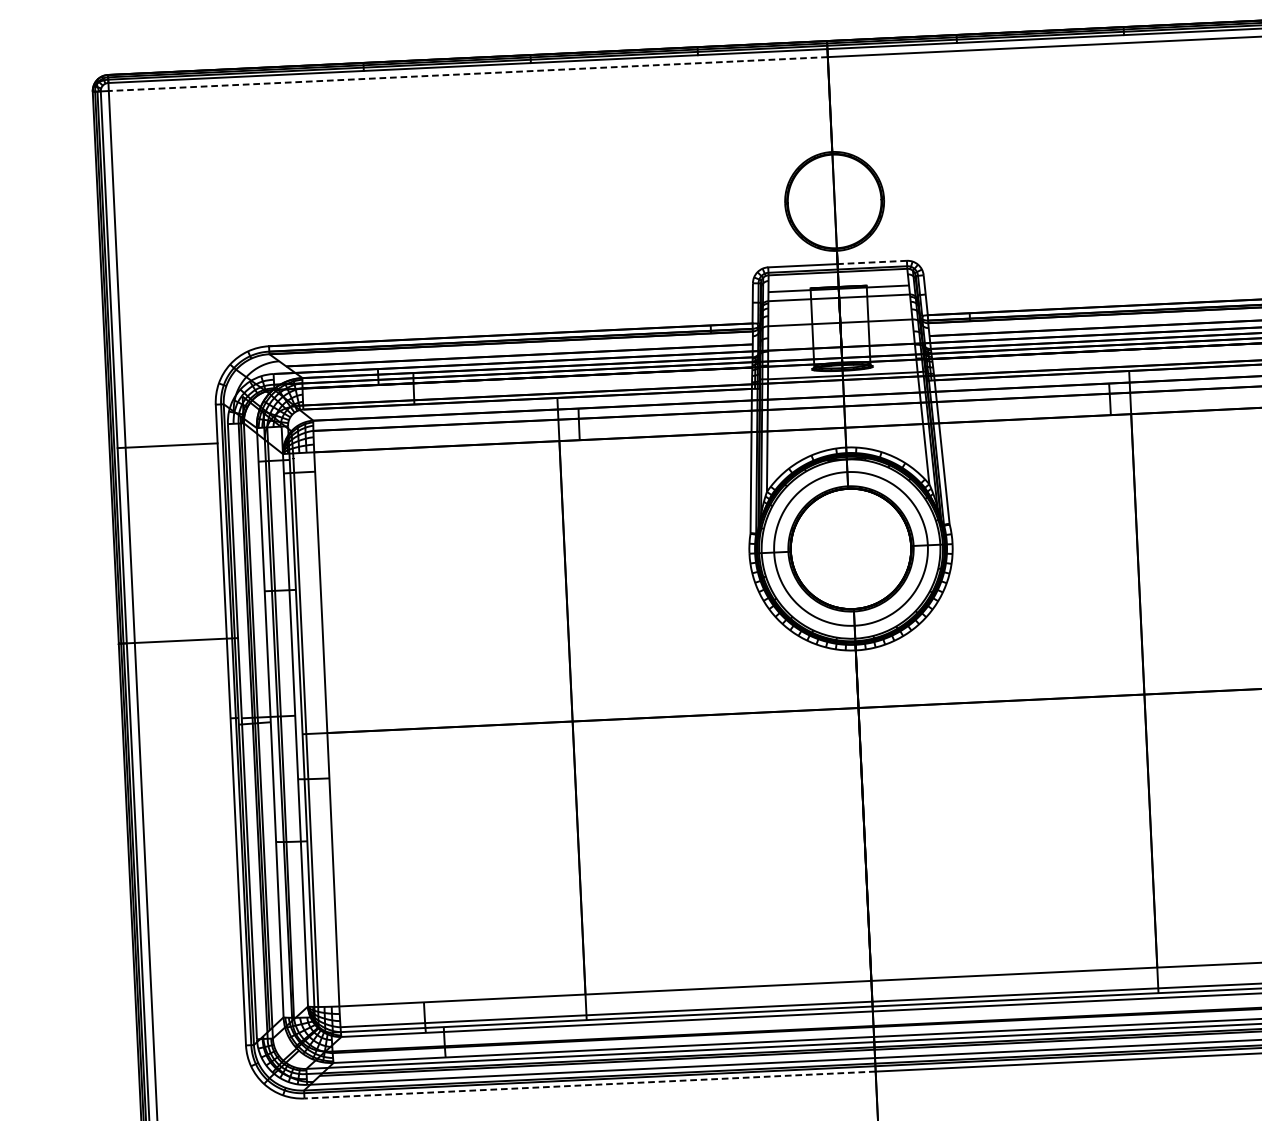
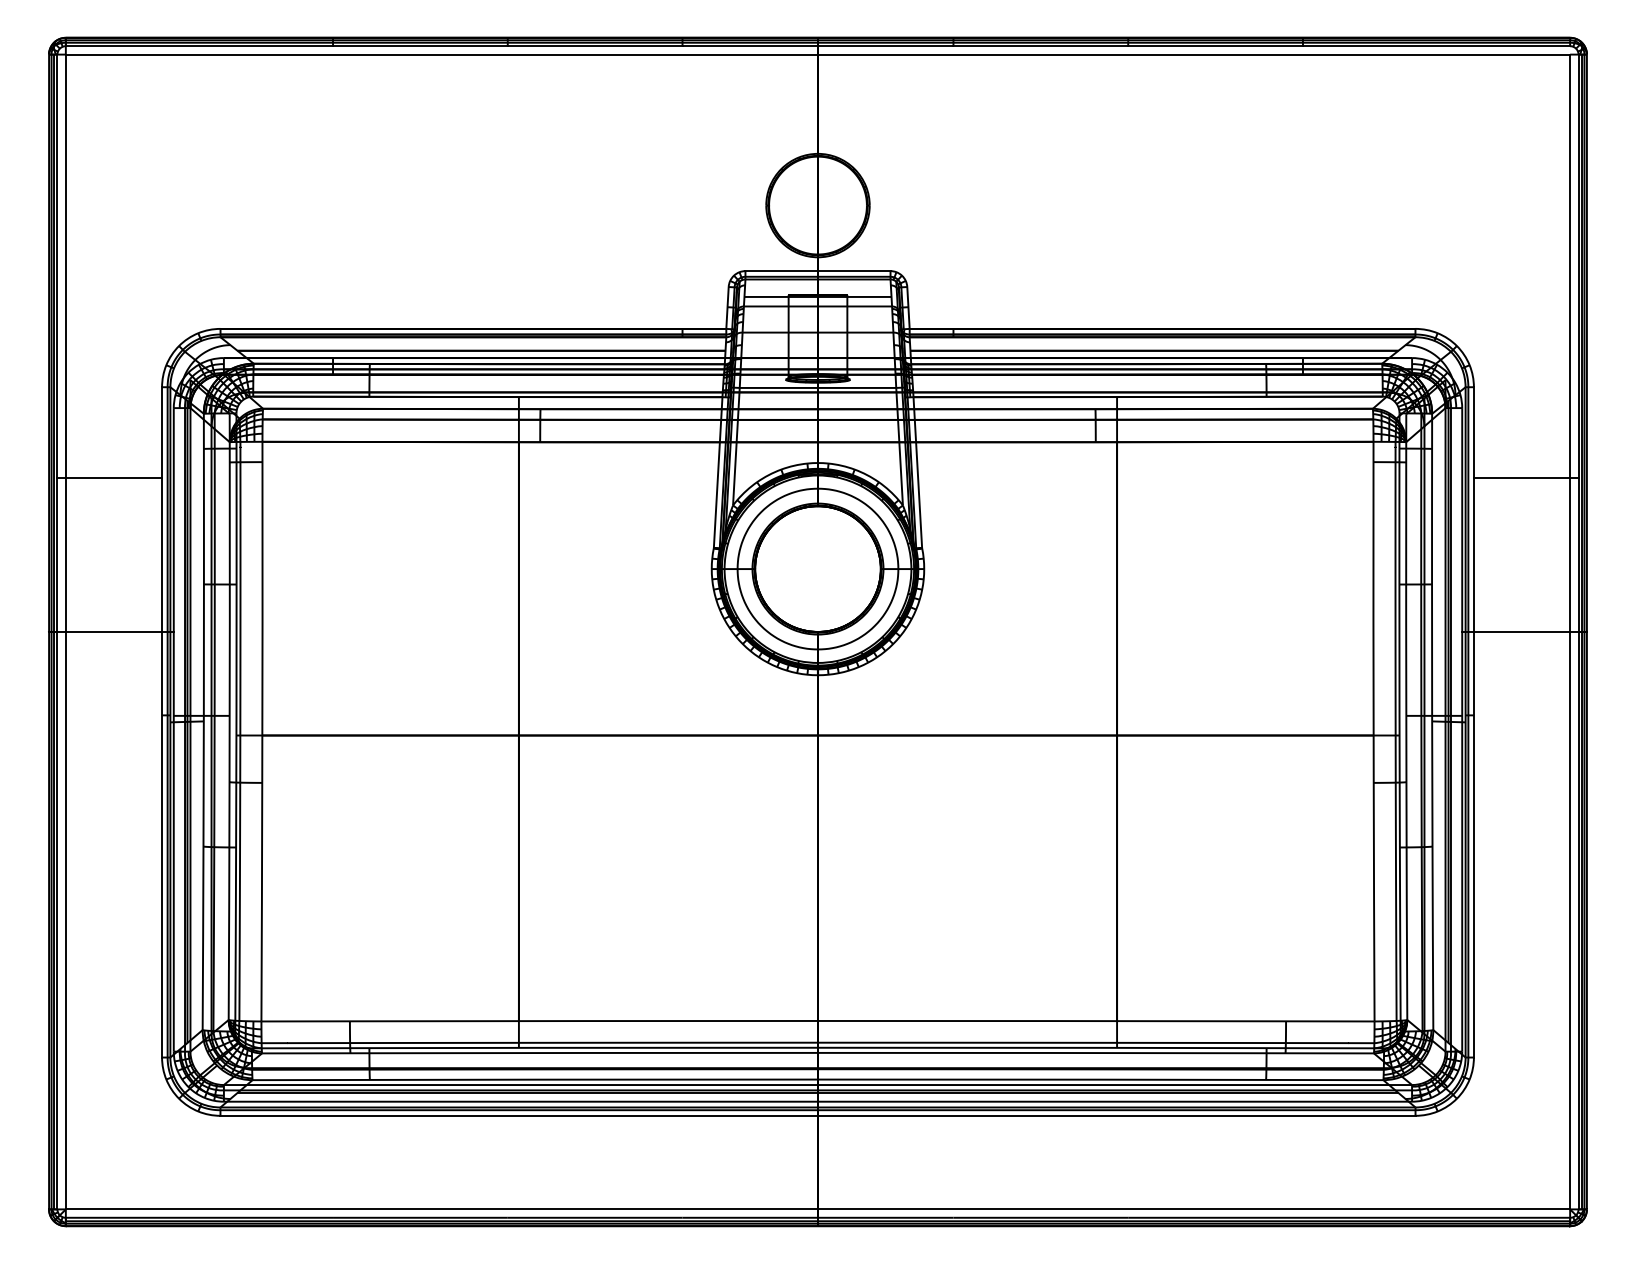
line: (467, 73) -> (441, 54), dashed -> solid
line: (871, 262) -> (853, 271), dashed -> solid
line: (167, 445) -> (109, 477), moved
line: (590, 1084) -> (519, 1115), dashed -> solid

